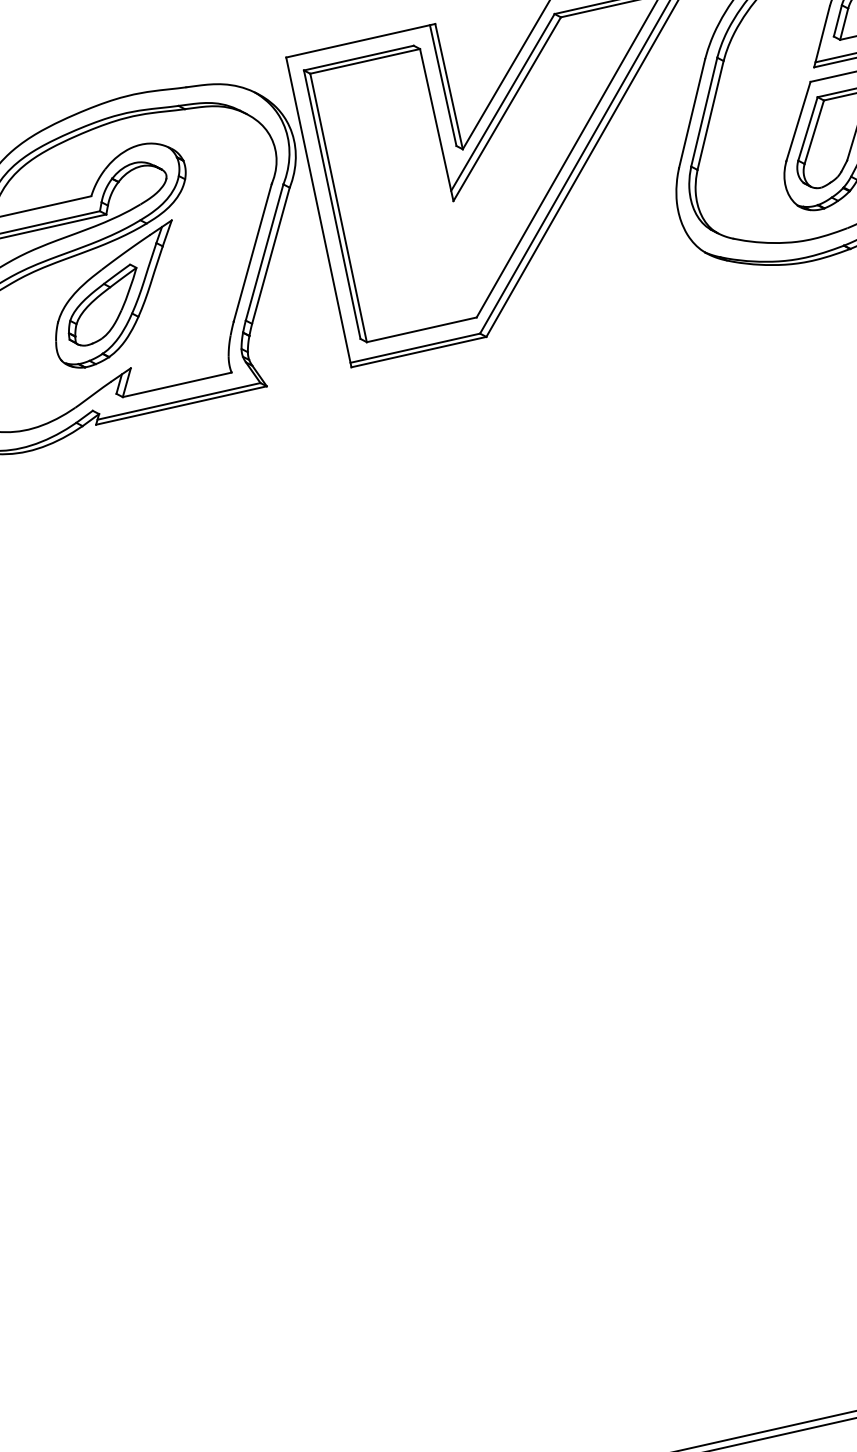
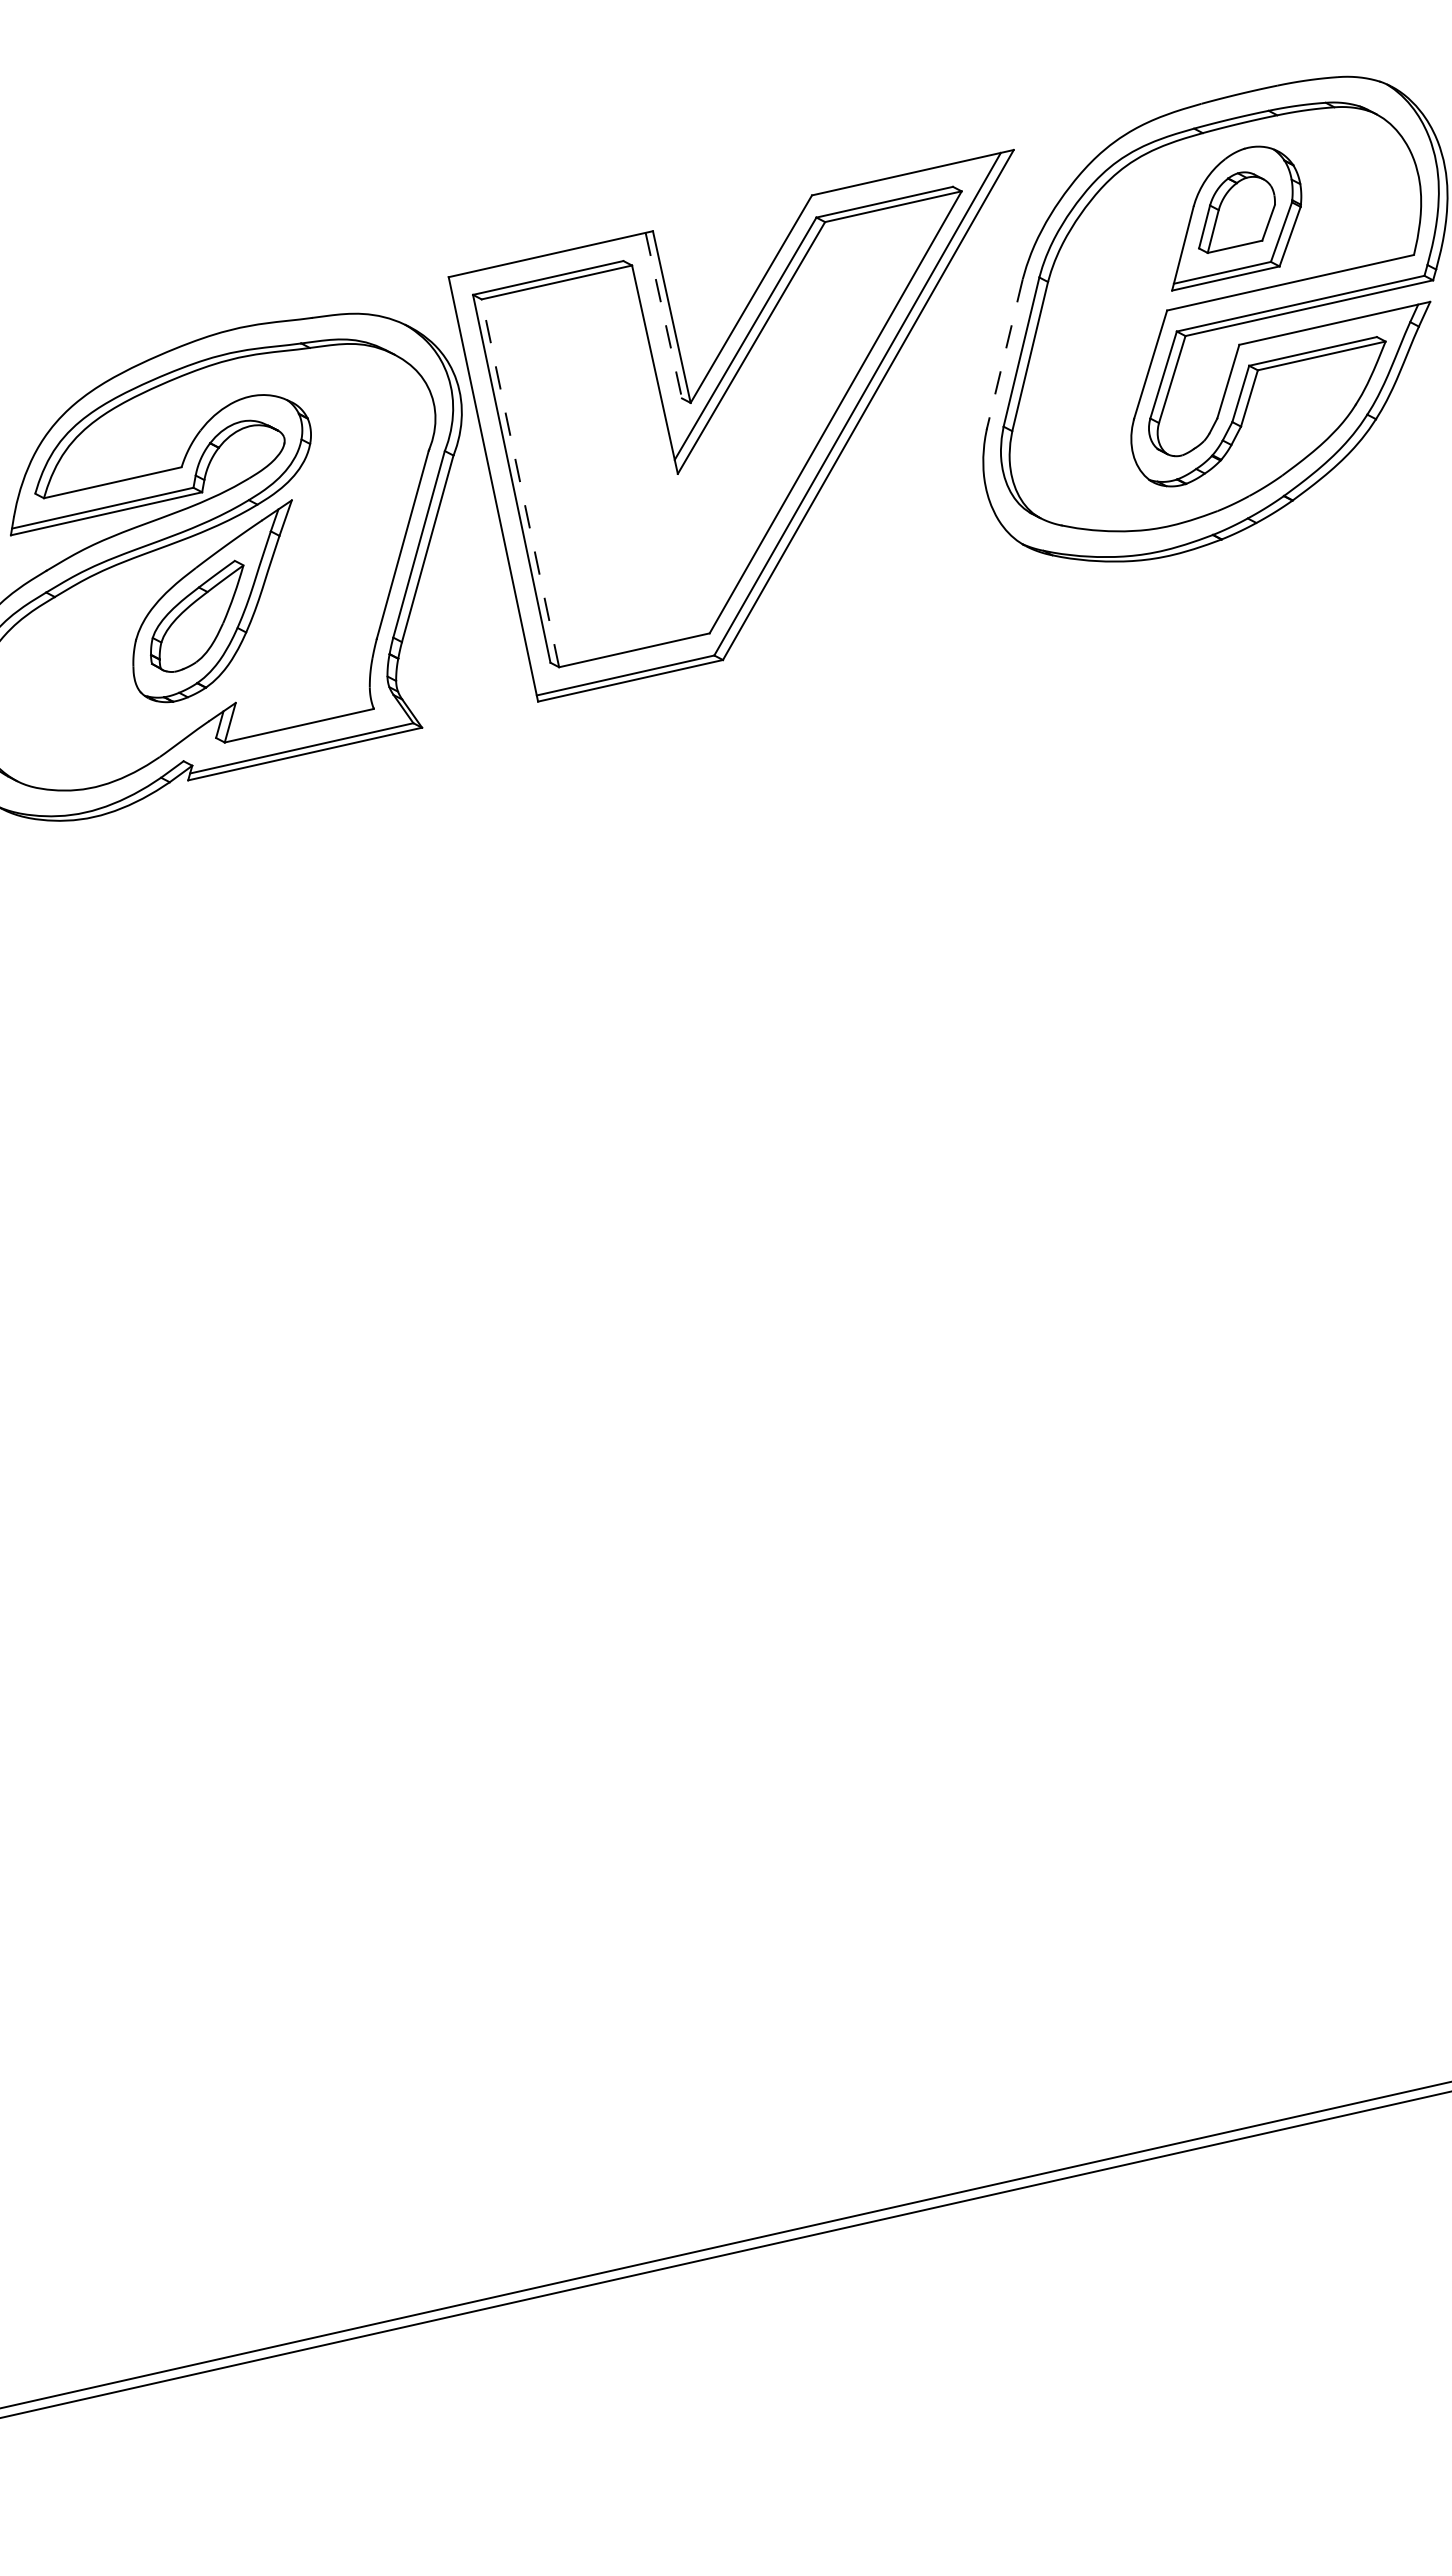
line: (442, 85) -> (663, 315), solid -> dashed
line: (691, 113) -> (1004, 354), solid -> dashed
line: (338, 208) -> (520, 483), solid -> dashed

